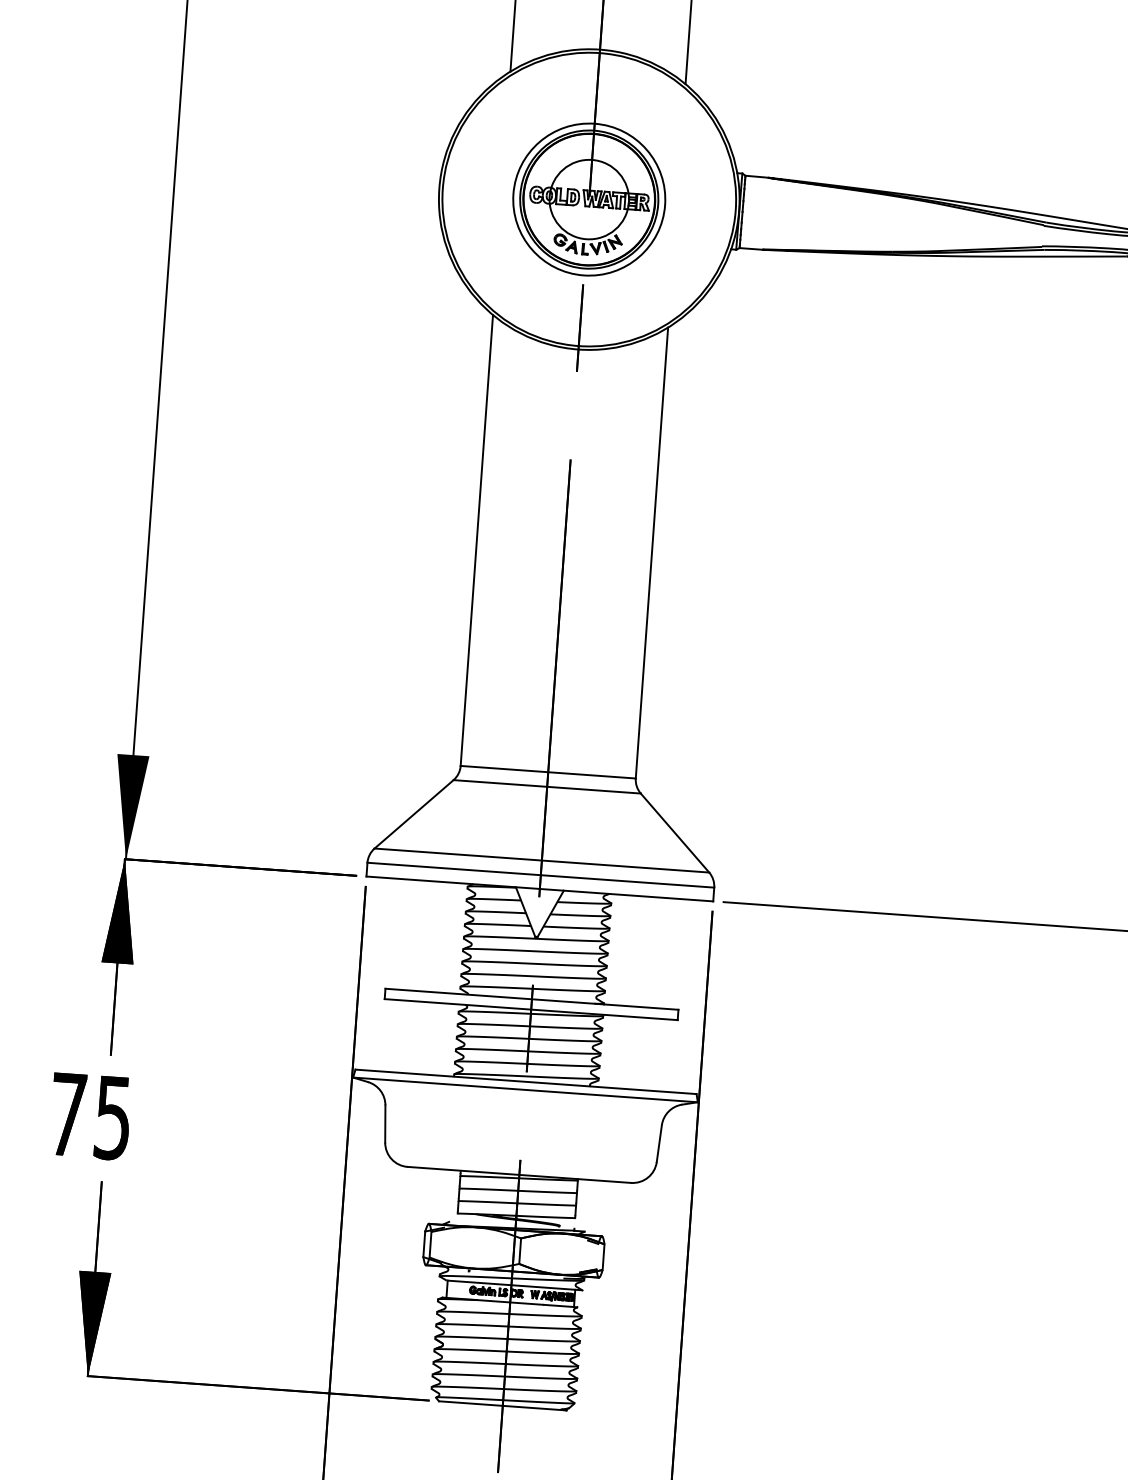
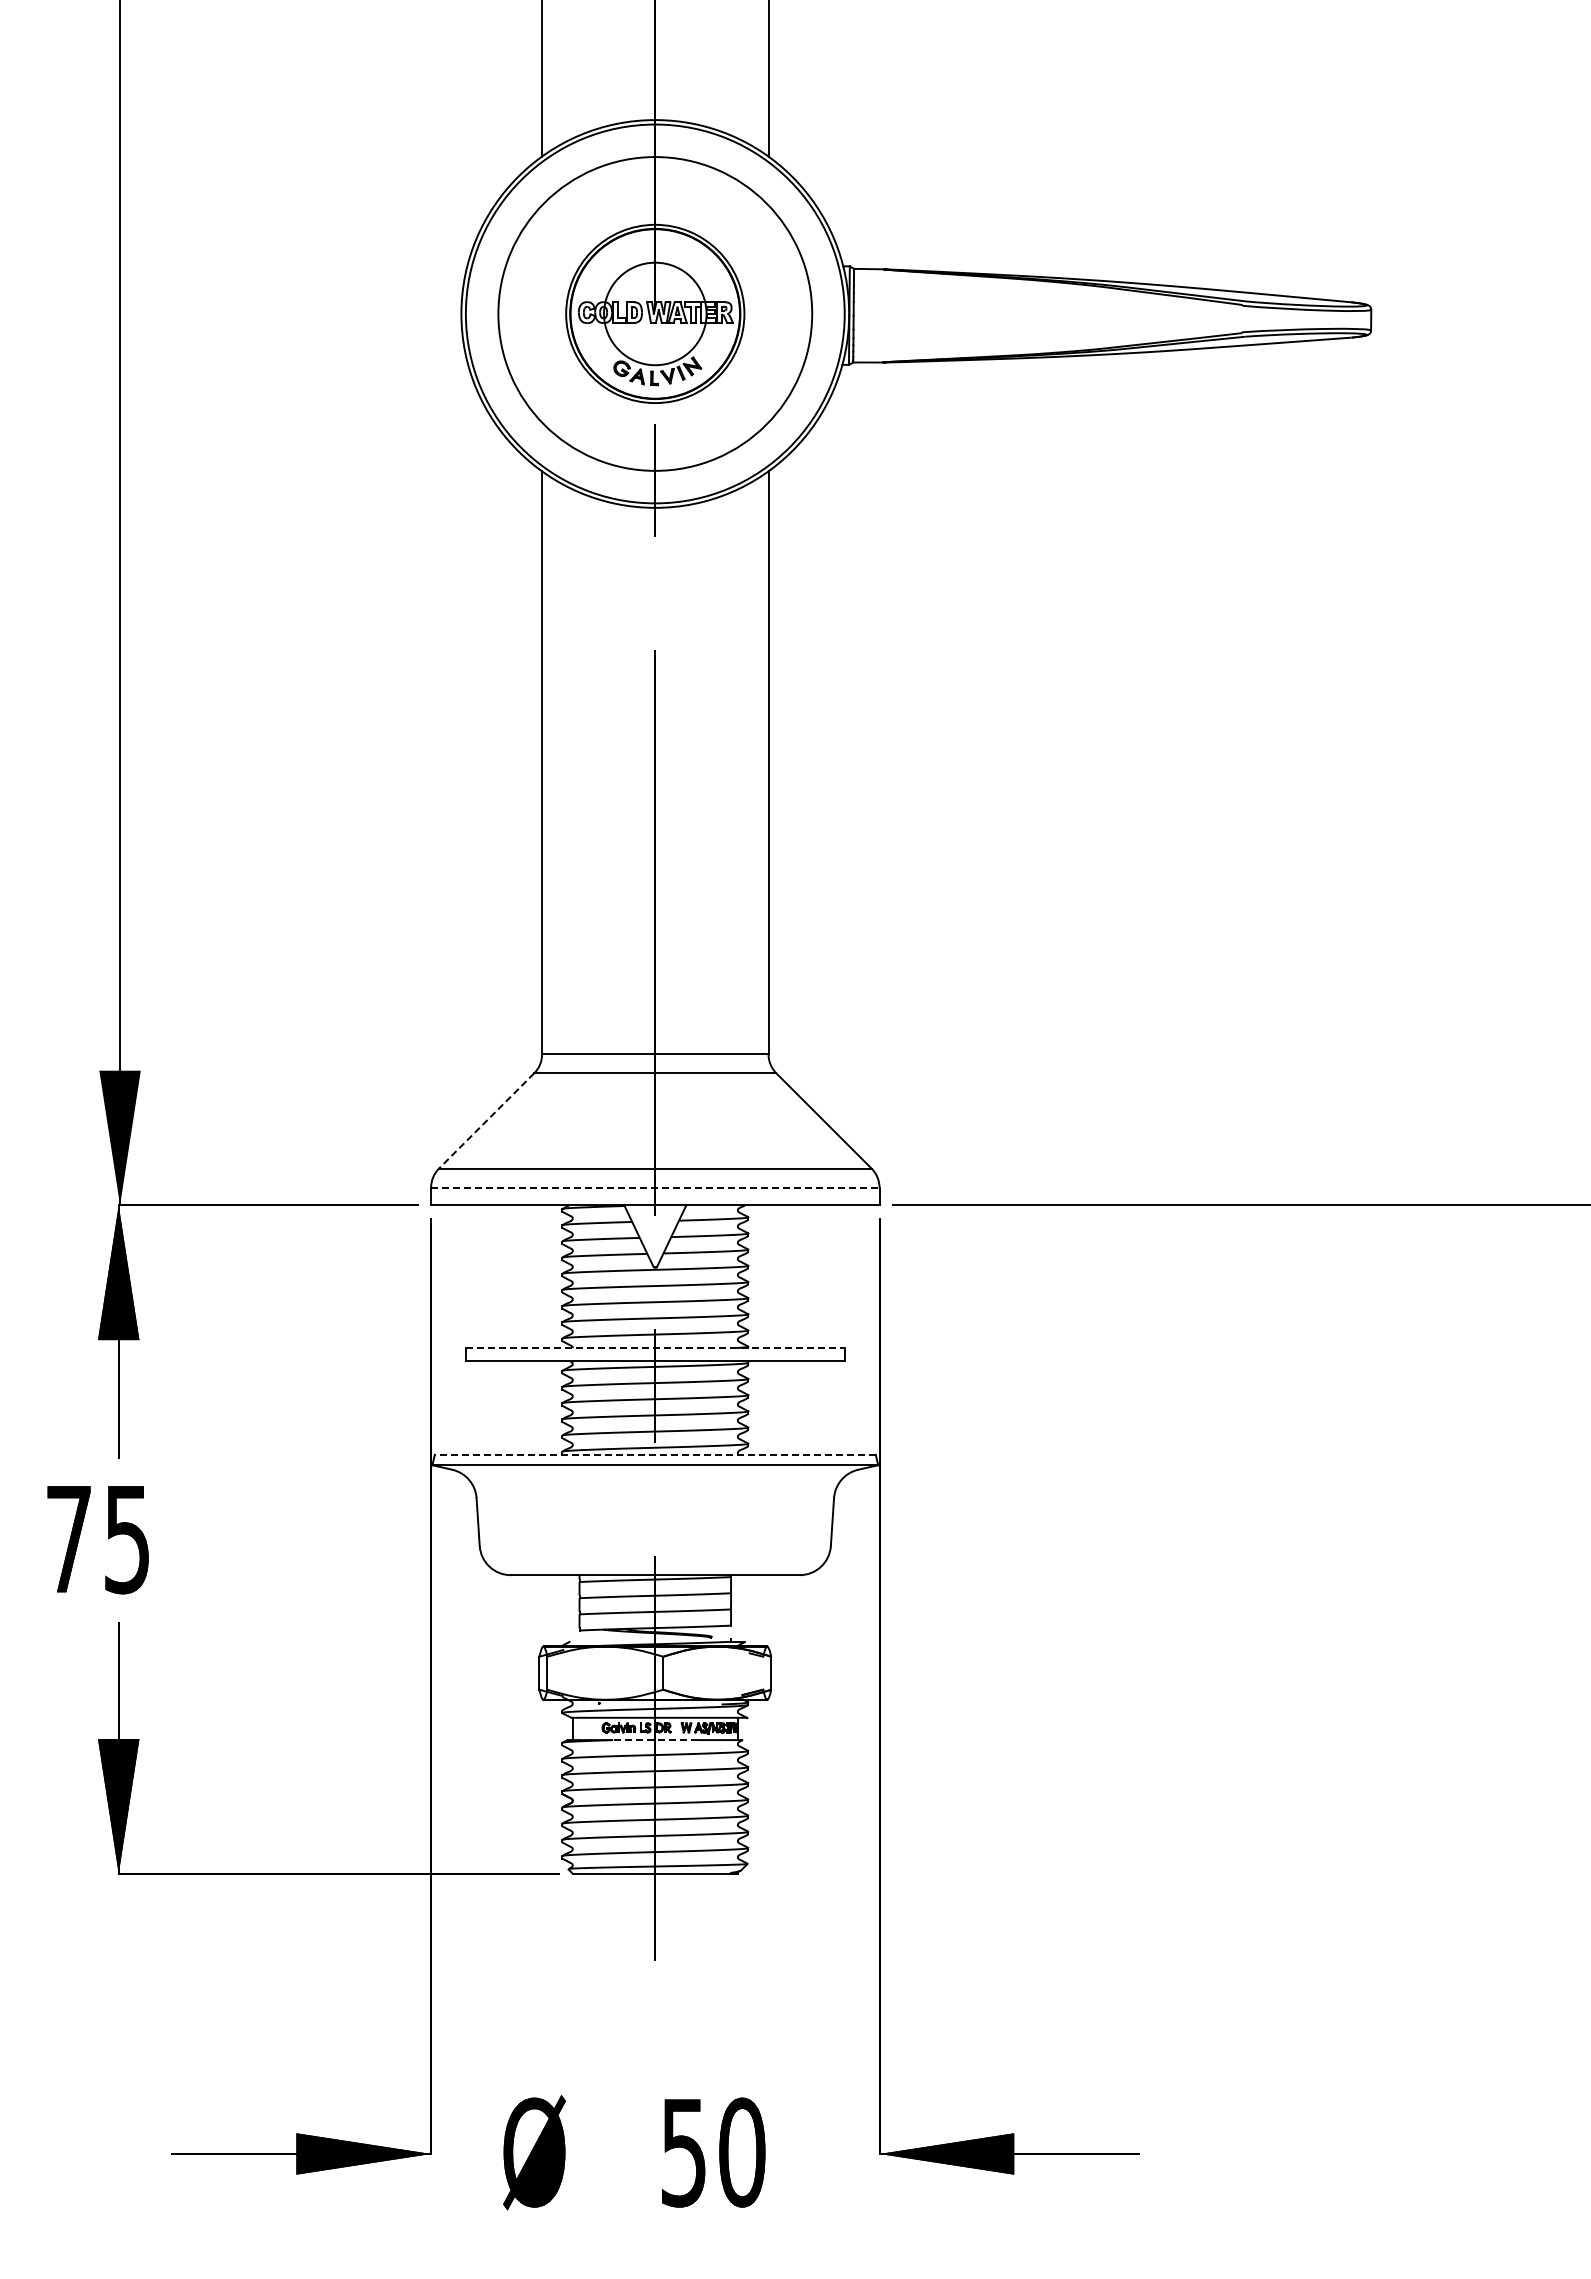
circle: (589, 199) -> (655, 313), size x1.6
line: (413, 814) -> (486, 1121), solid -> dashed
line: (541, 875) -> (655, 1187), solid -> dashed
line: (532, 999) -> (655, 1348), solid -> dashed
line: (526, 1081) -> (655, 1454), solid -> dashed
line: (509, 1302) -> (654, 1740), solid -> dashed

